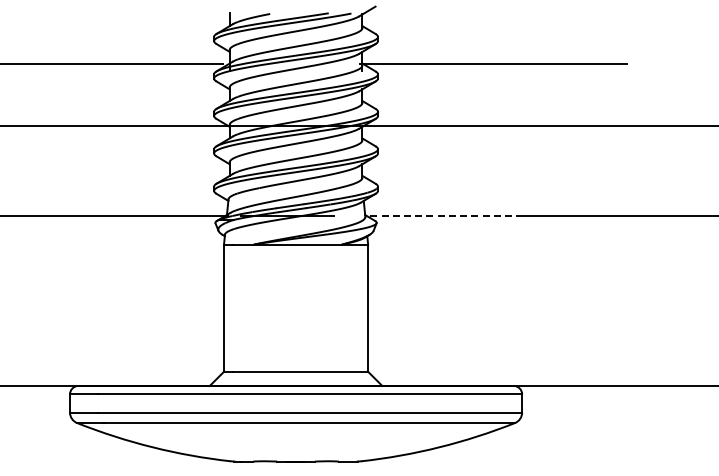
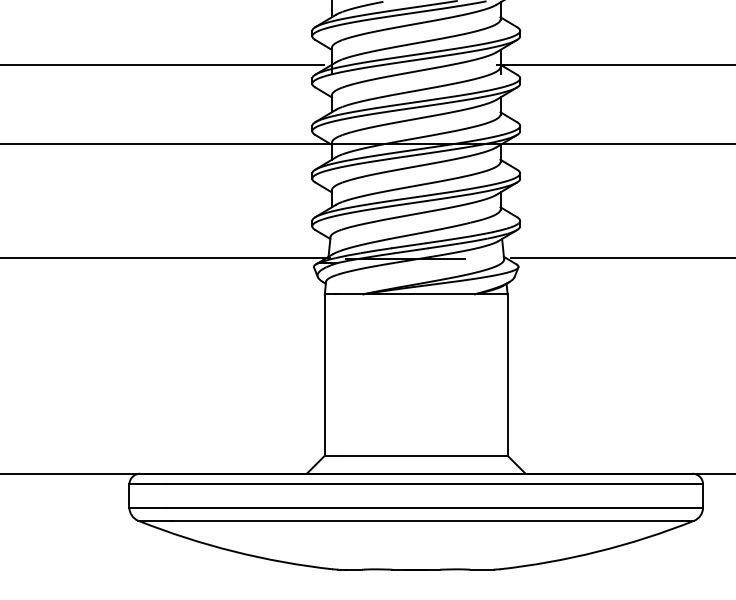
line: (445, 216) -> (605, 258), dashed -> solid

